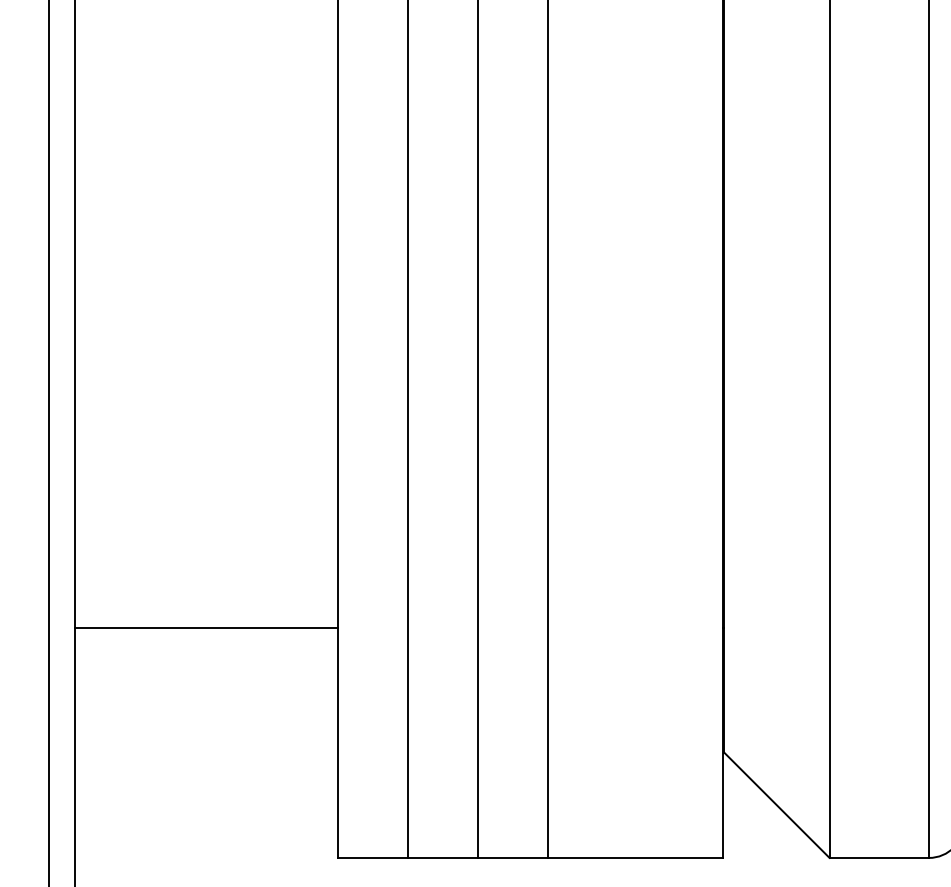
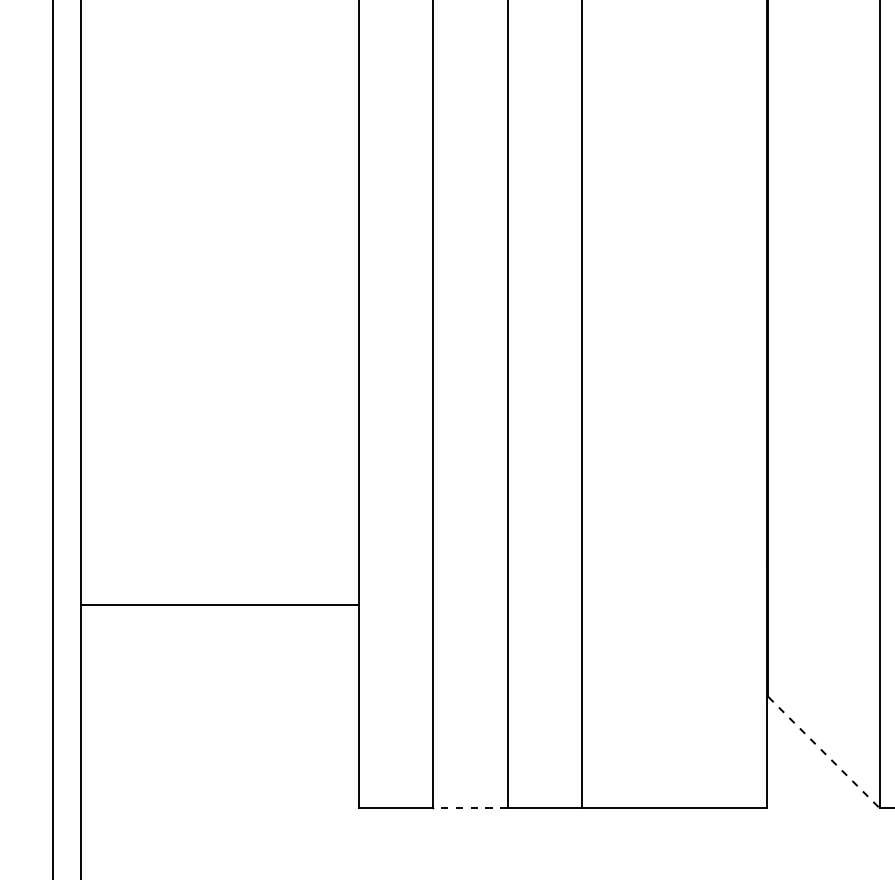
line: (205, 627) -> (219, 604), moved
line: (777, 805) -> (824, 752), solid -> dashed
line: (442, 857) -> (470, 807), solid -> dashed

